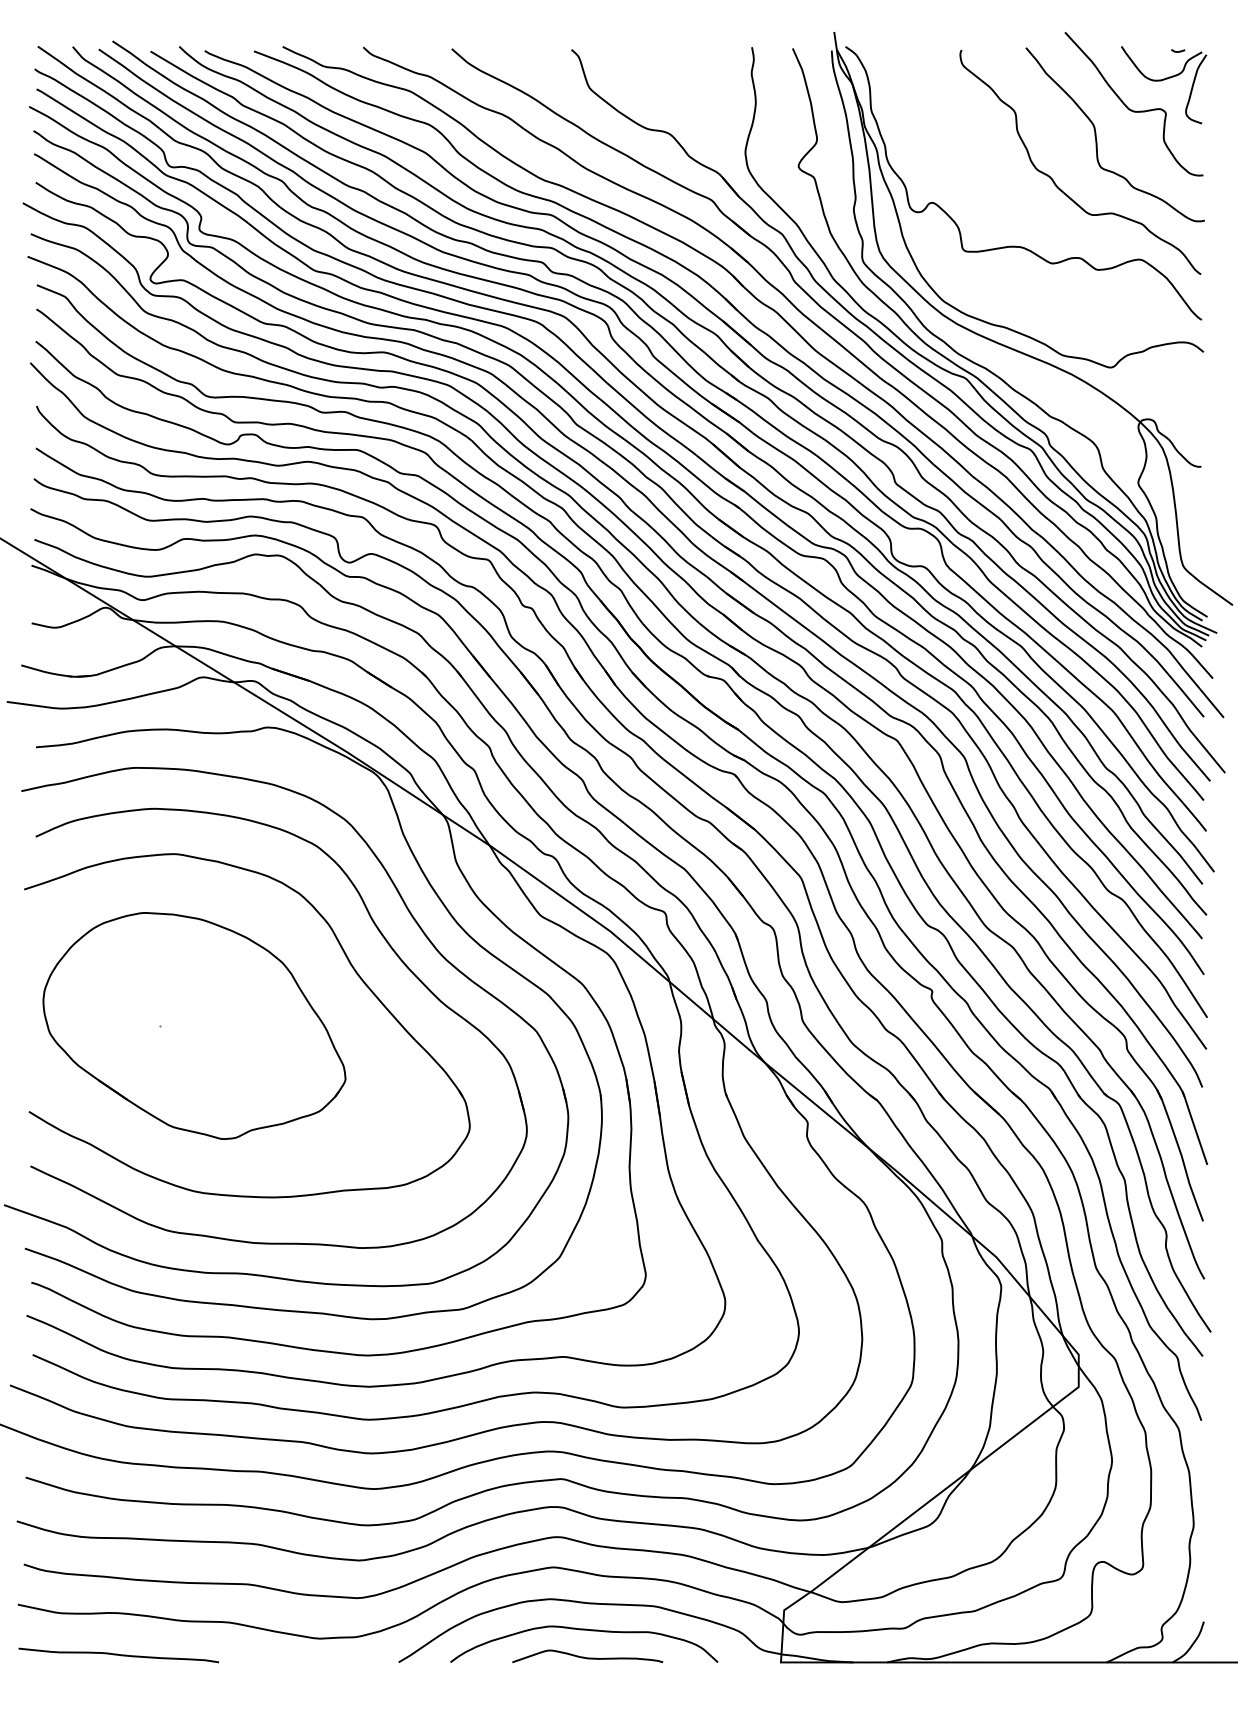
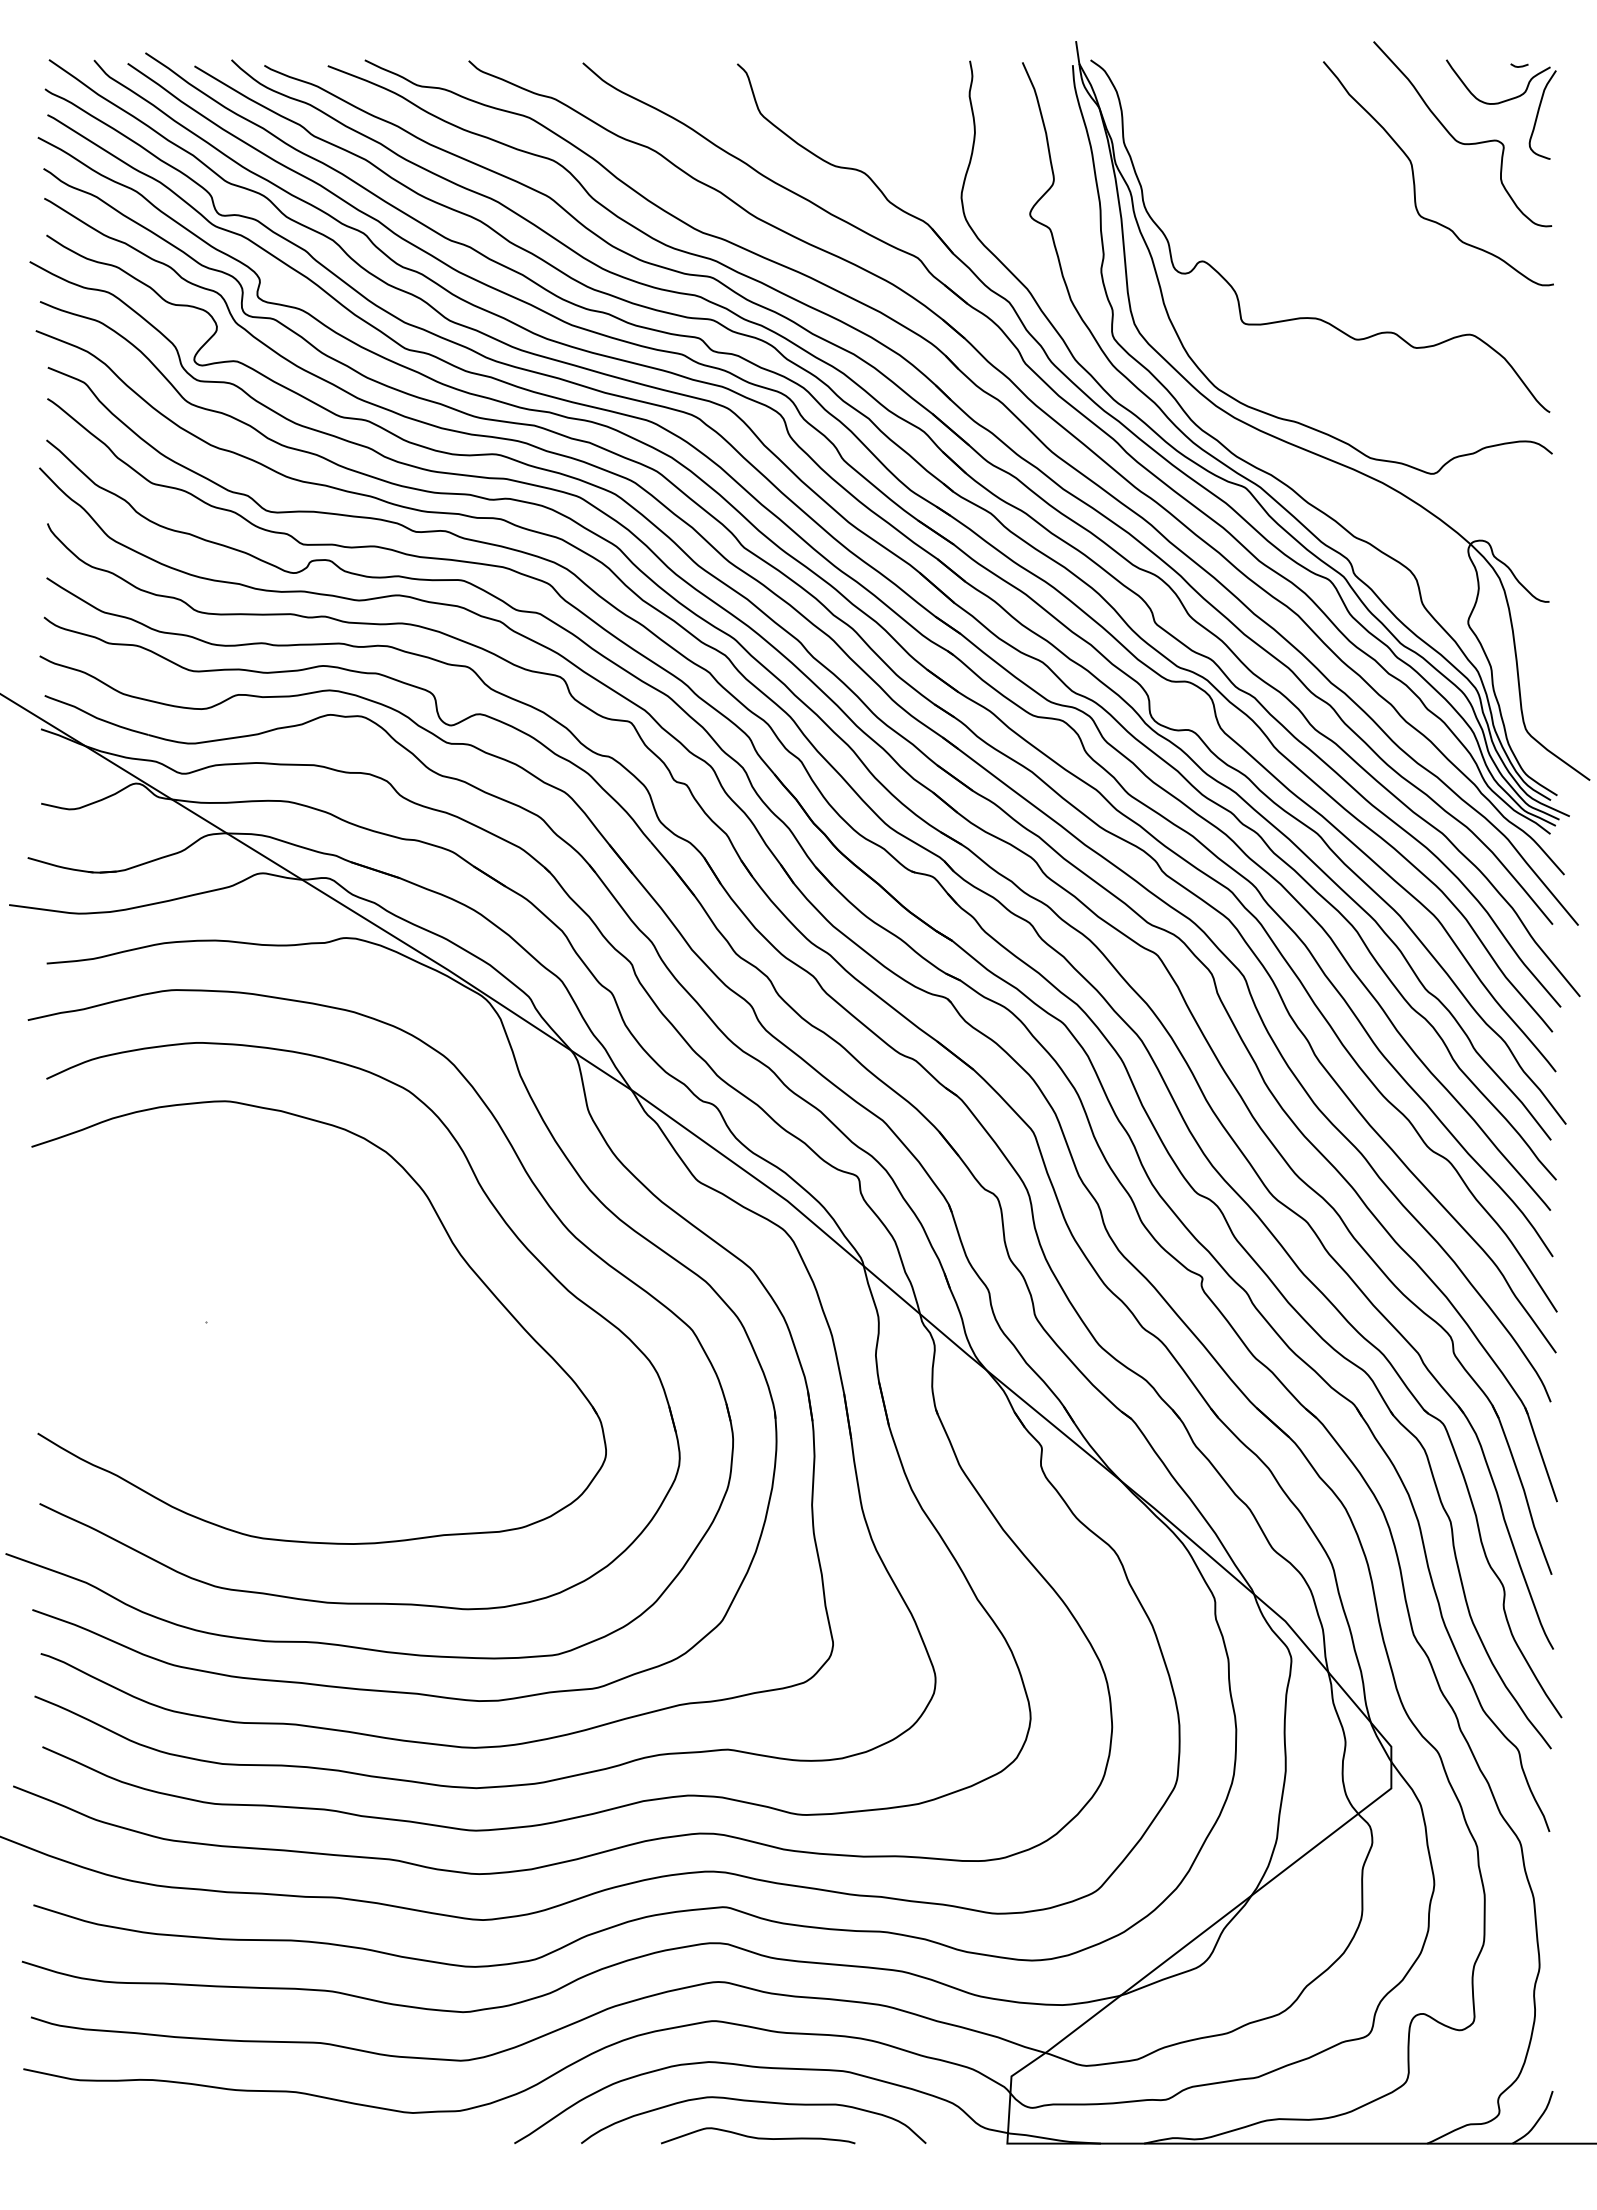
curve: (1053, 179) -> (1358, 231), removed
part: (194, 1025) -> (250, 1322), removed
curve: (118, 1655) -> (153, 2134), removed

